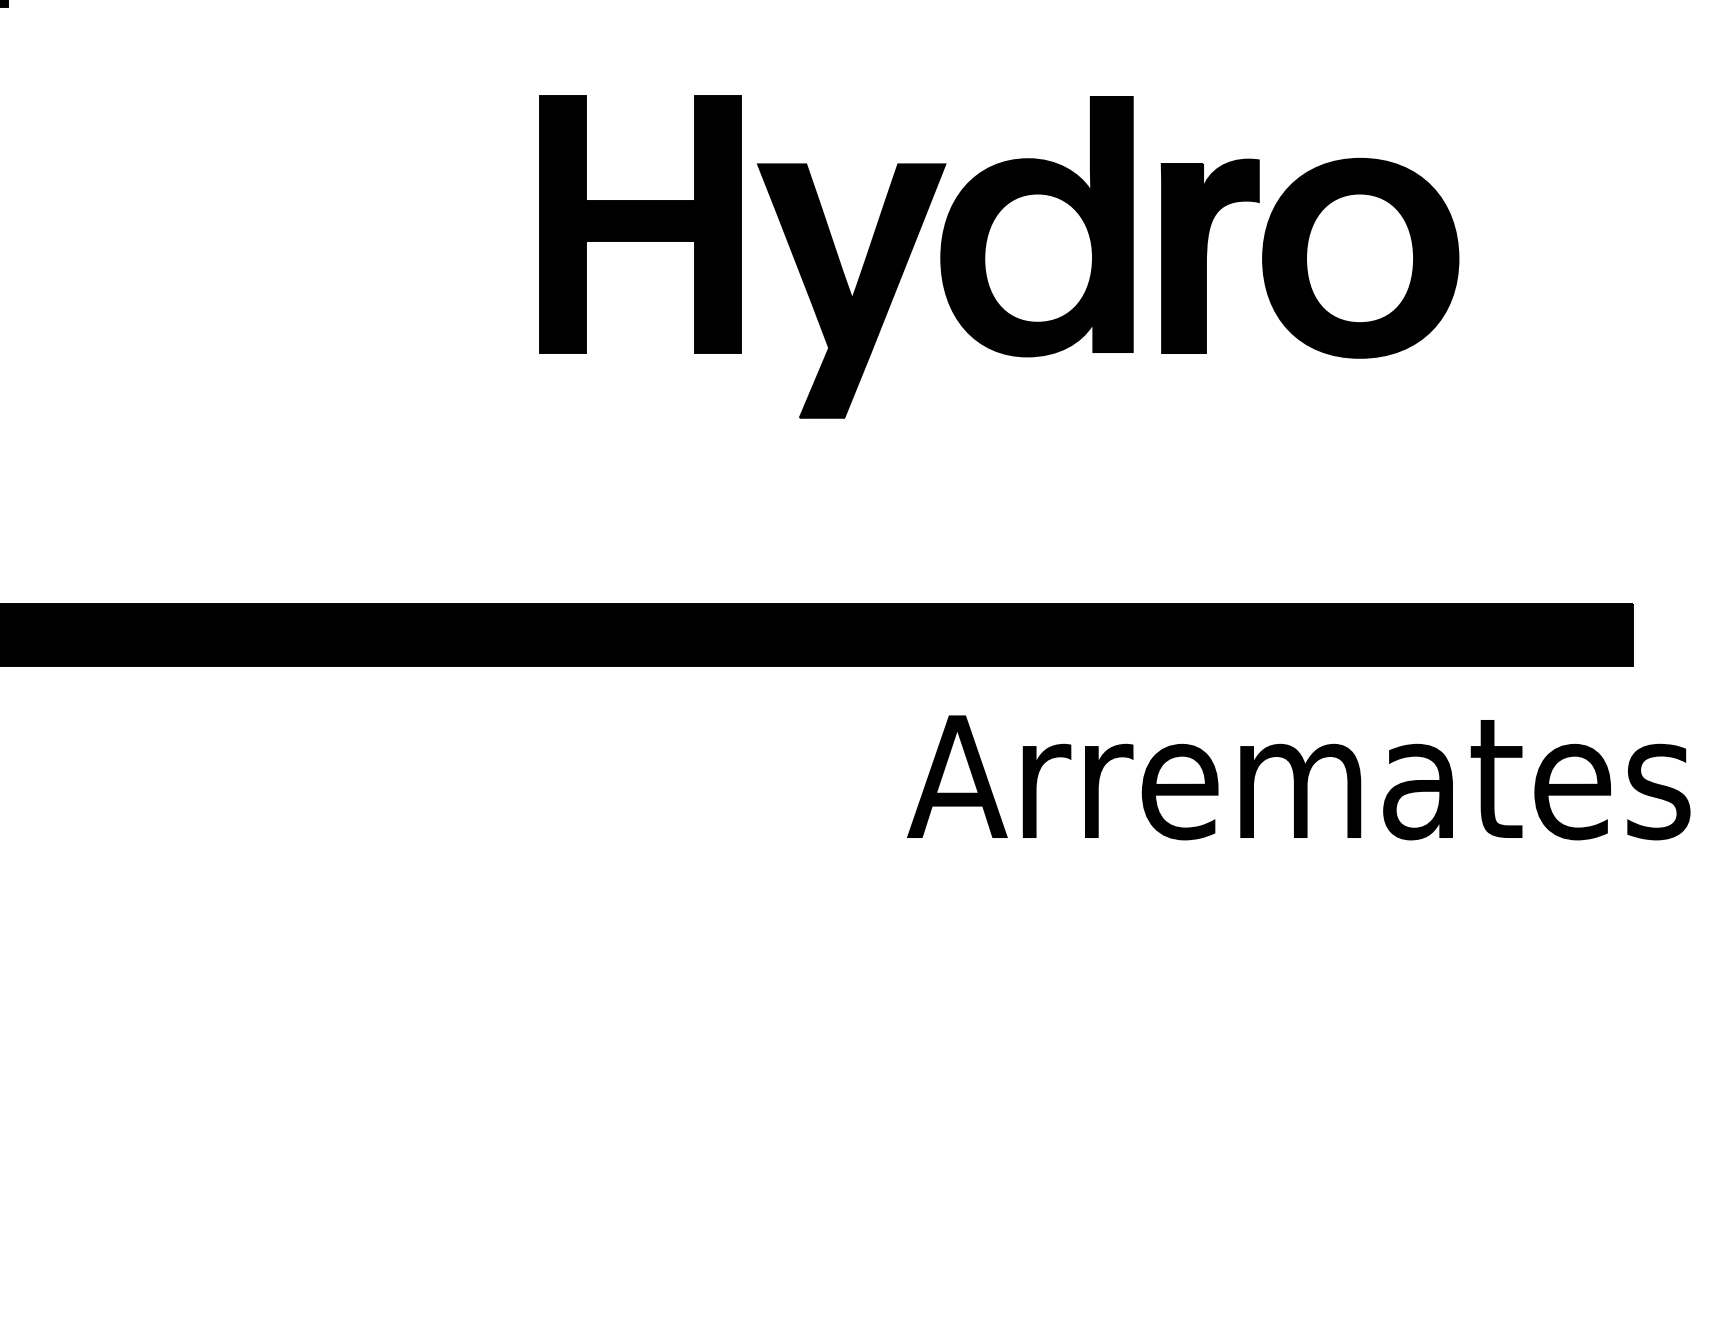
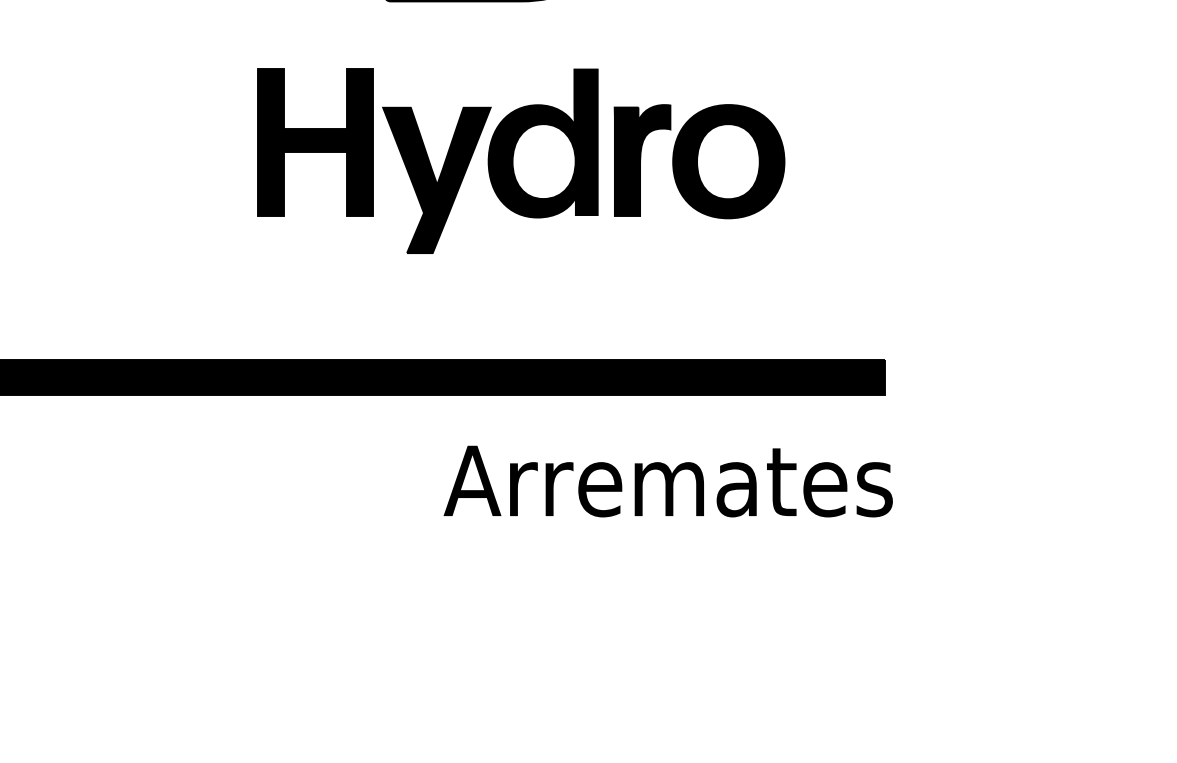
text: (1297, 777) -> (667, 481), moved

